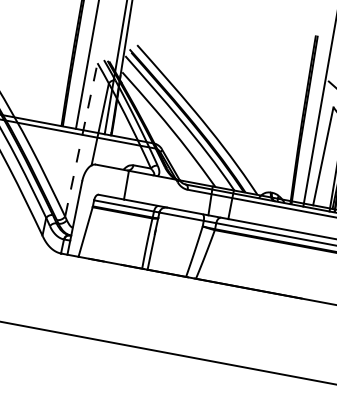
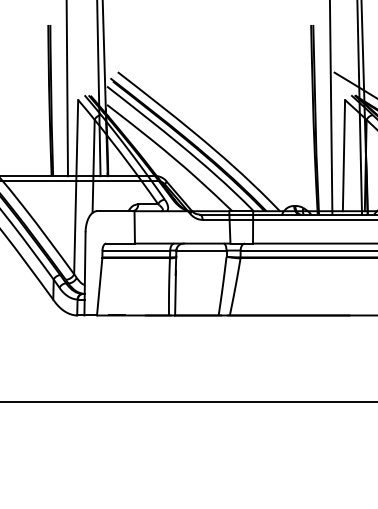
line: (81, 139) -> (76, 186), dashed -> solid

